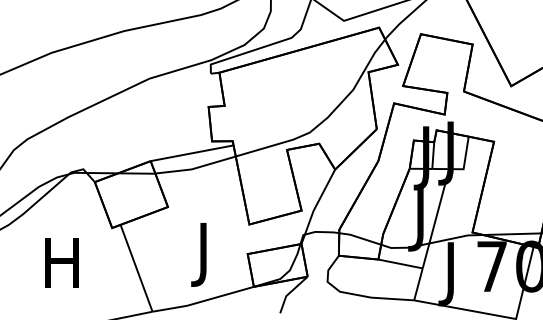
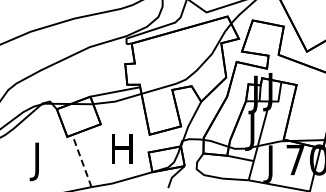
text: (204, 254) -> (122, 152), J -> H
text: (62, 269) -> (37, 161), H -> J
line: (135, 269) -> (81, 161), solid -> dashed

